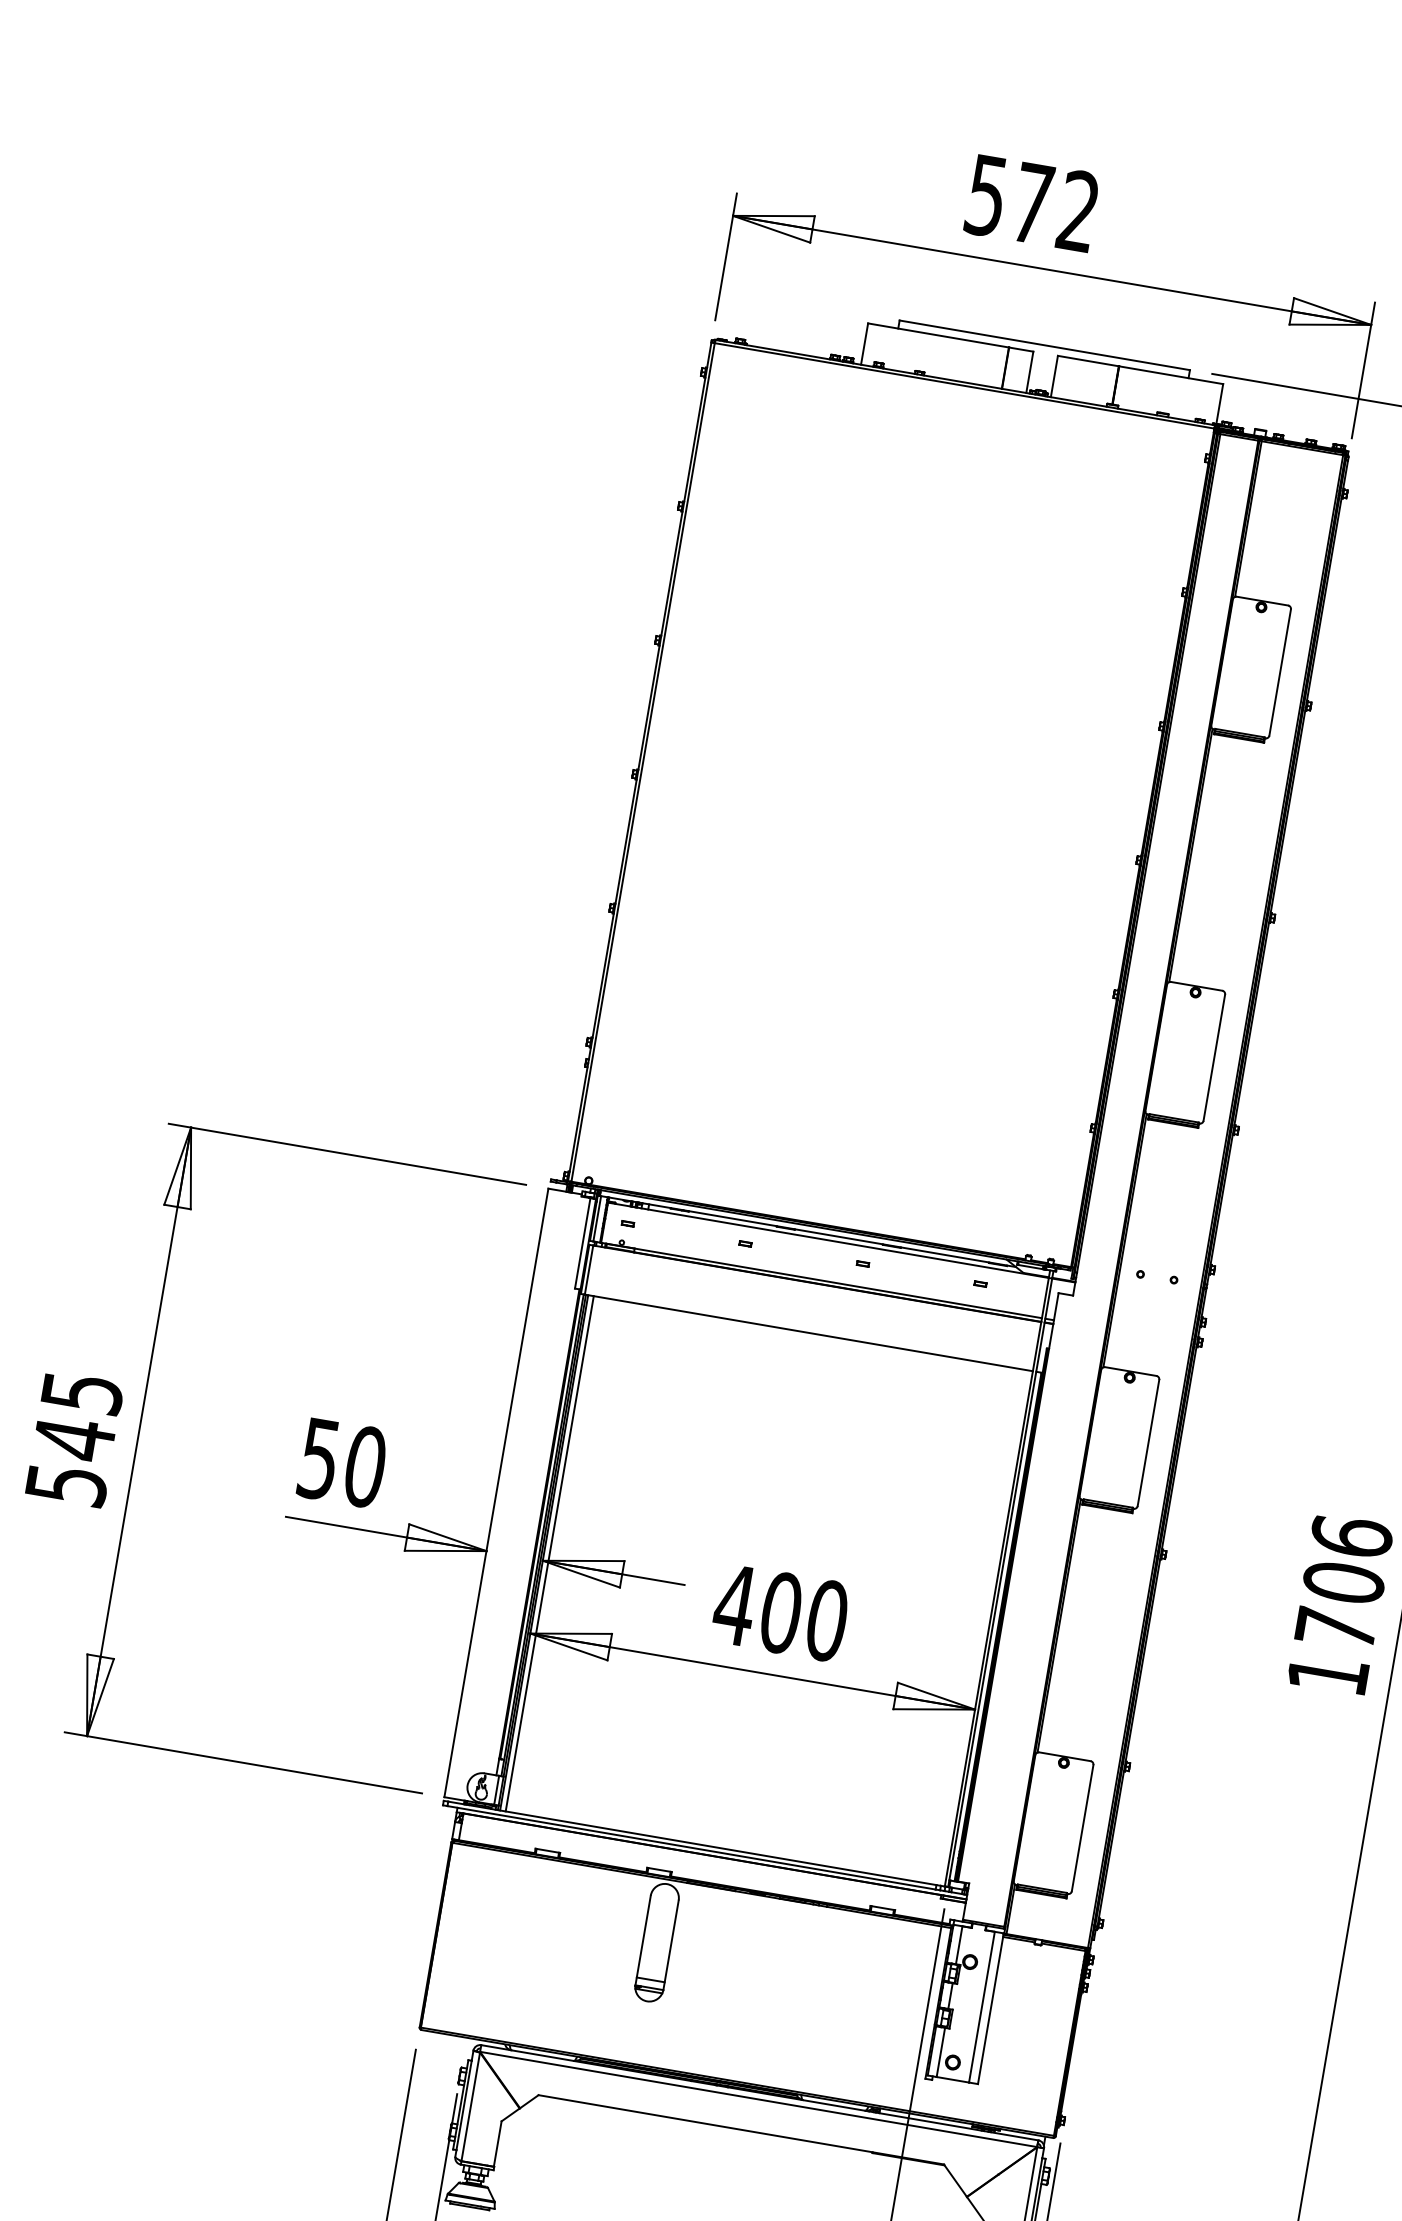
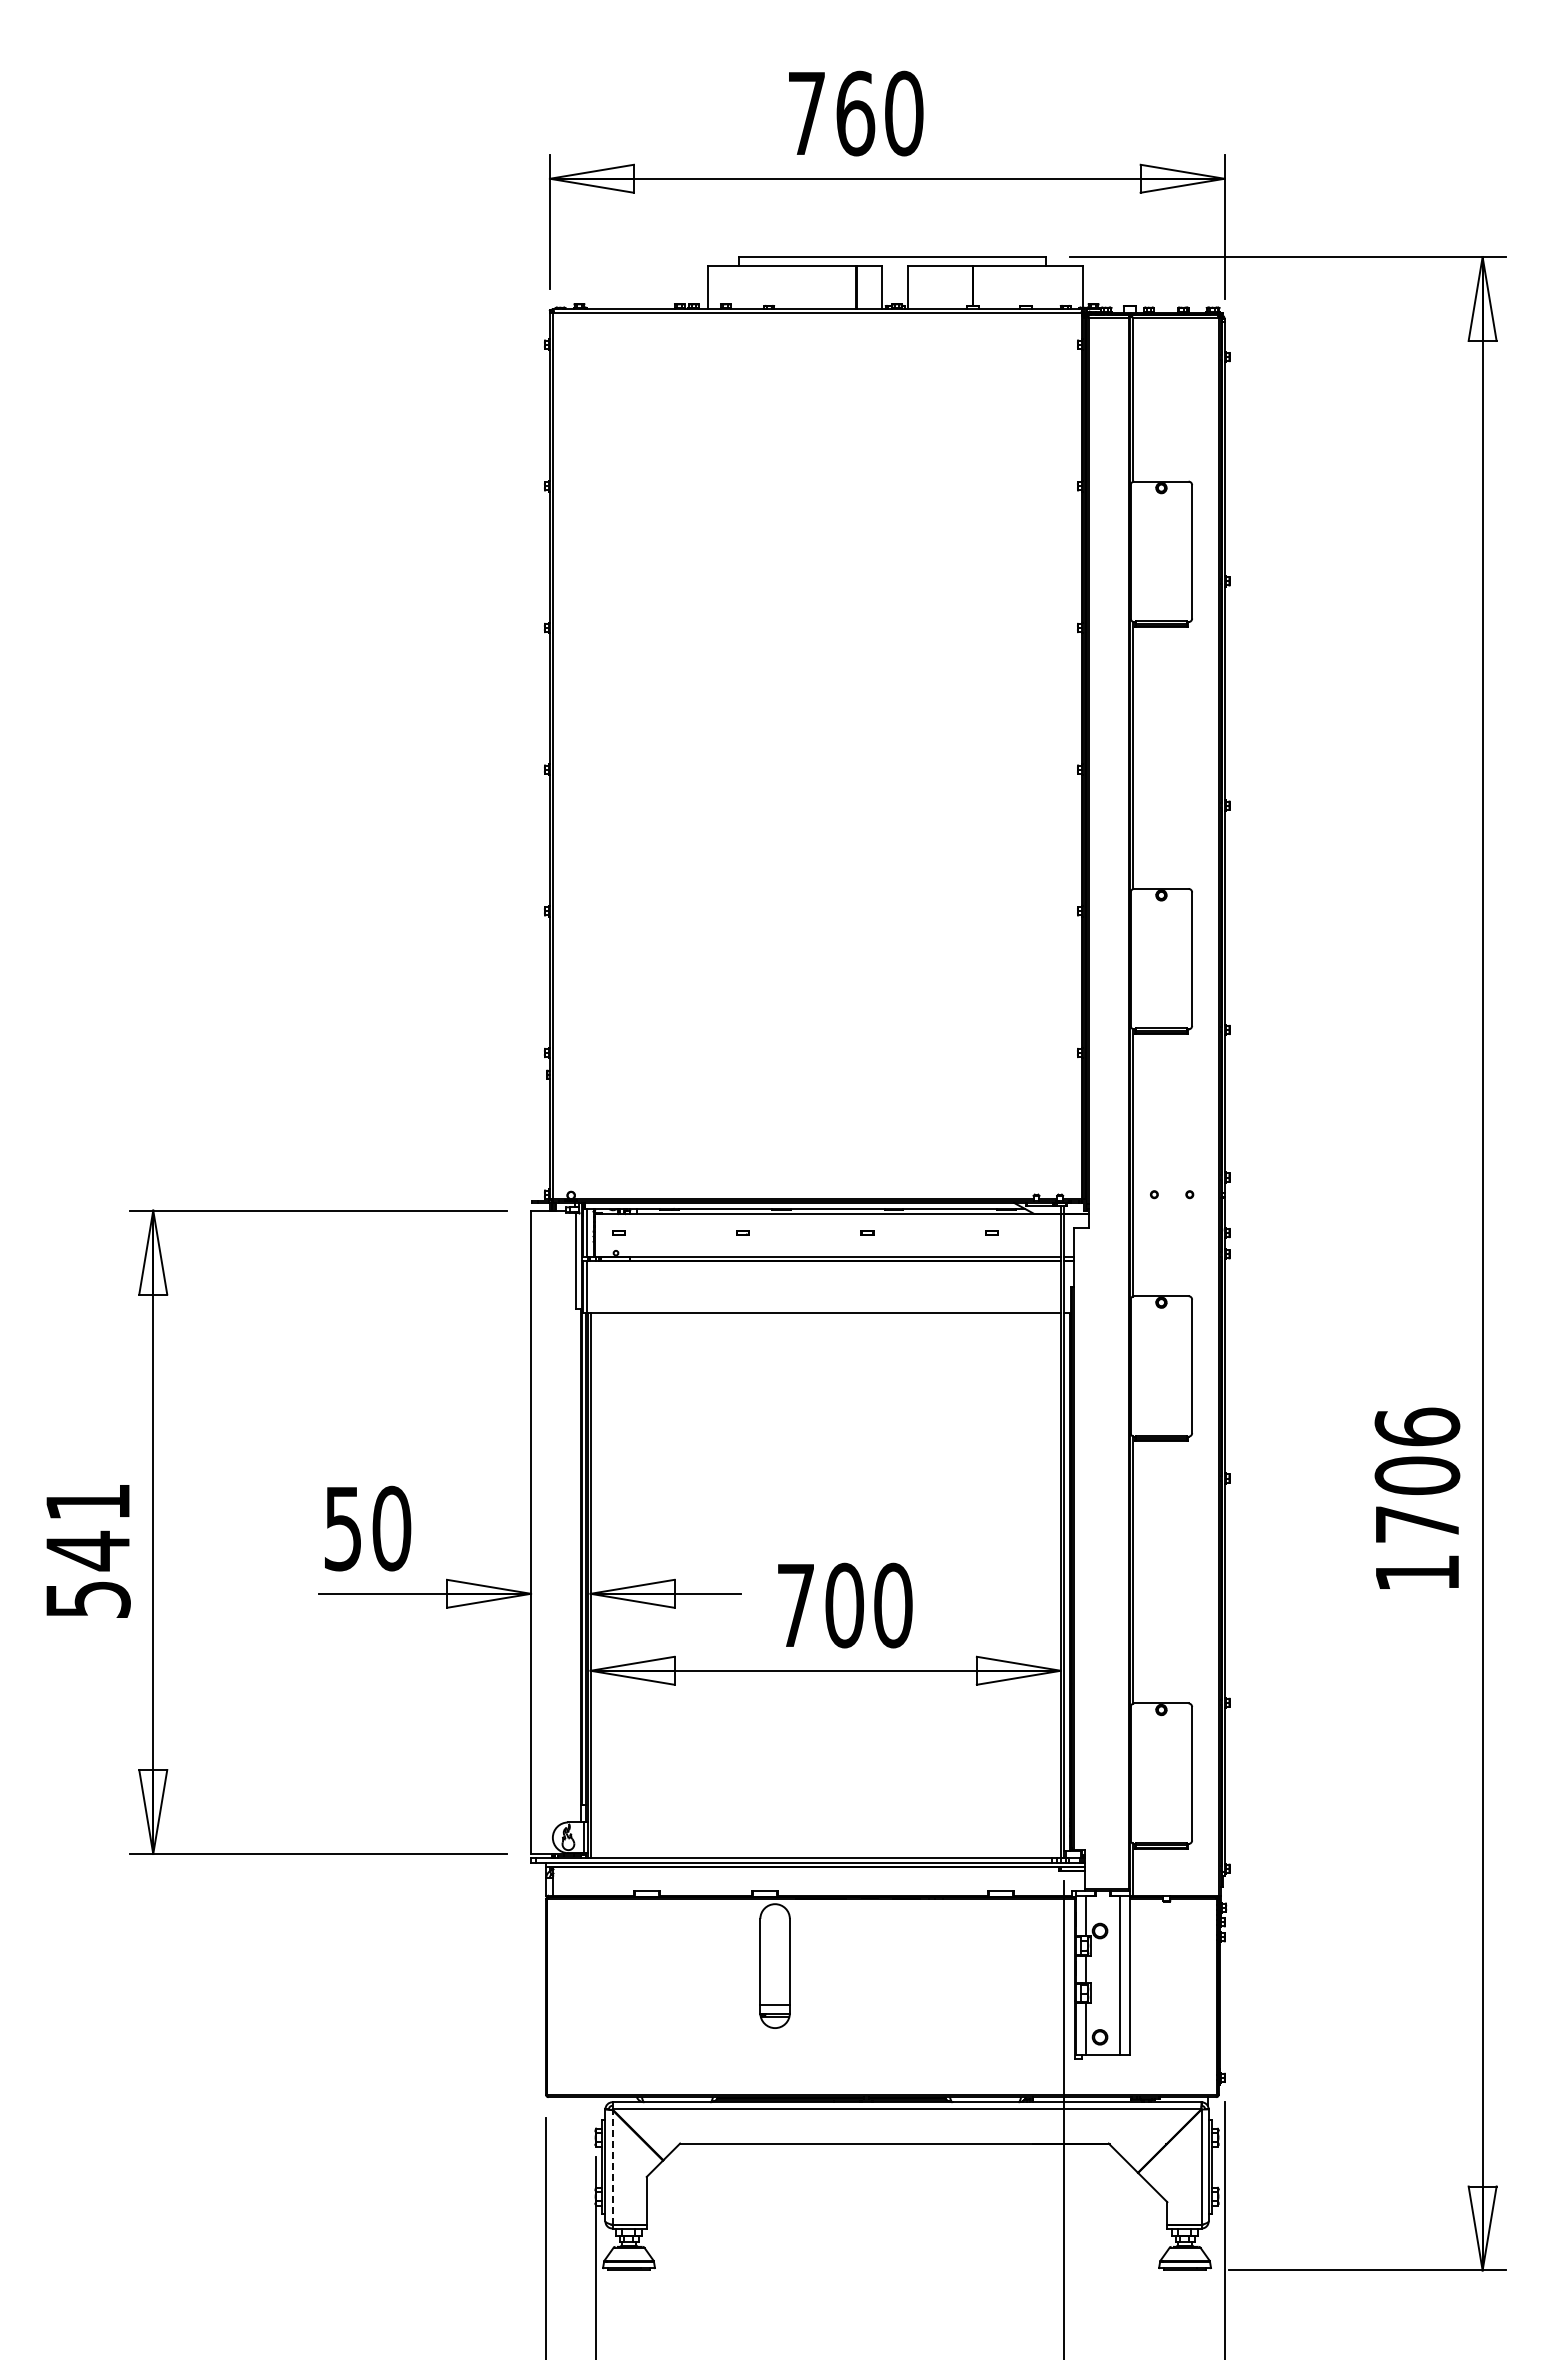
text: (1032, 203) -> (855, 113), 572 -> 760
text: (82, 1393) -> (88, 1502), 545 -> 541
line: (549, 1553) -> (596, 1585), removed
text: (734, 1604) -> (795, 1605), 400 -> 700
line: (470, 2106) -> (612, 2167), solid -> dashed

